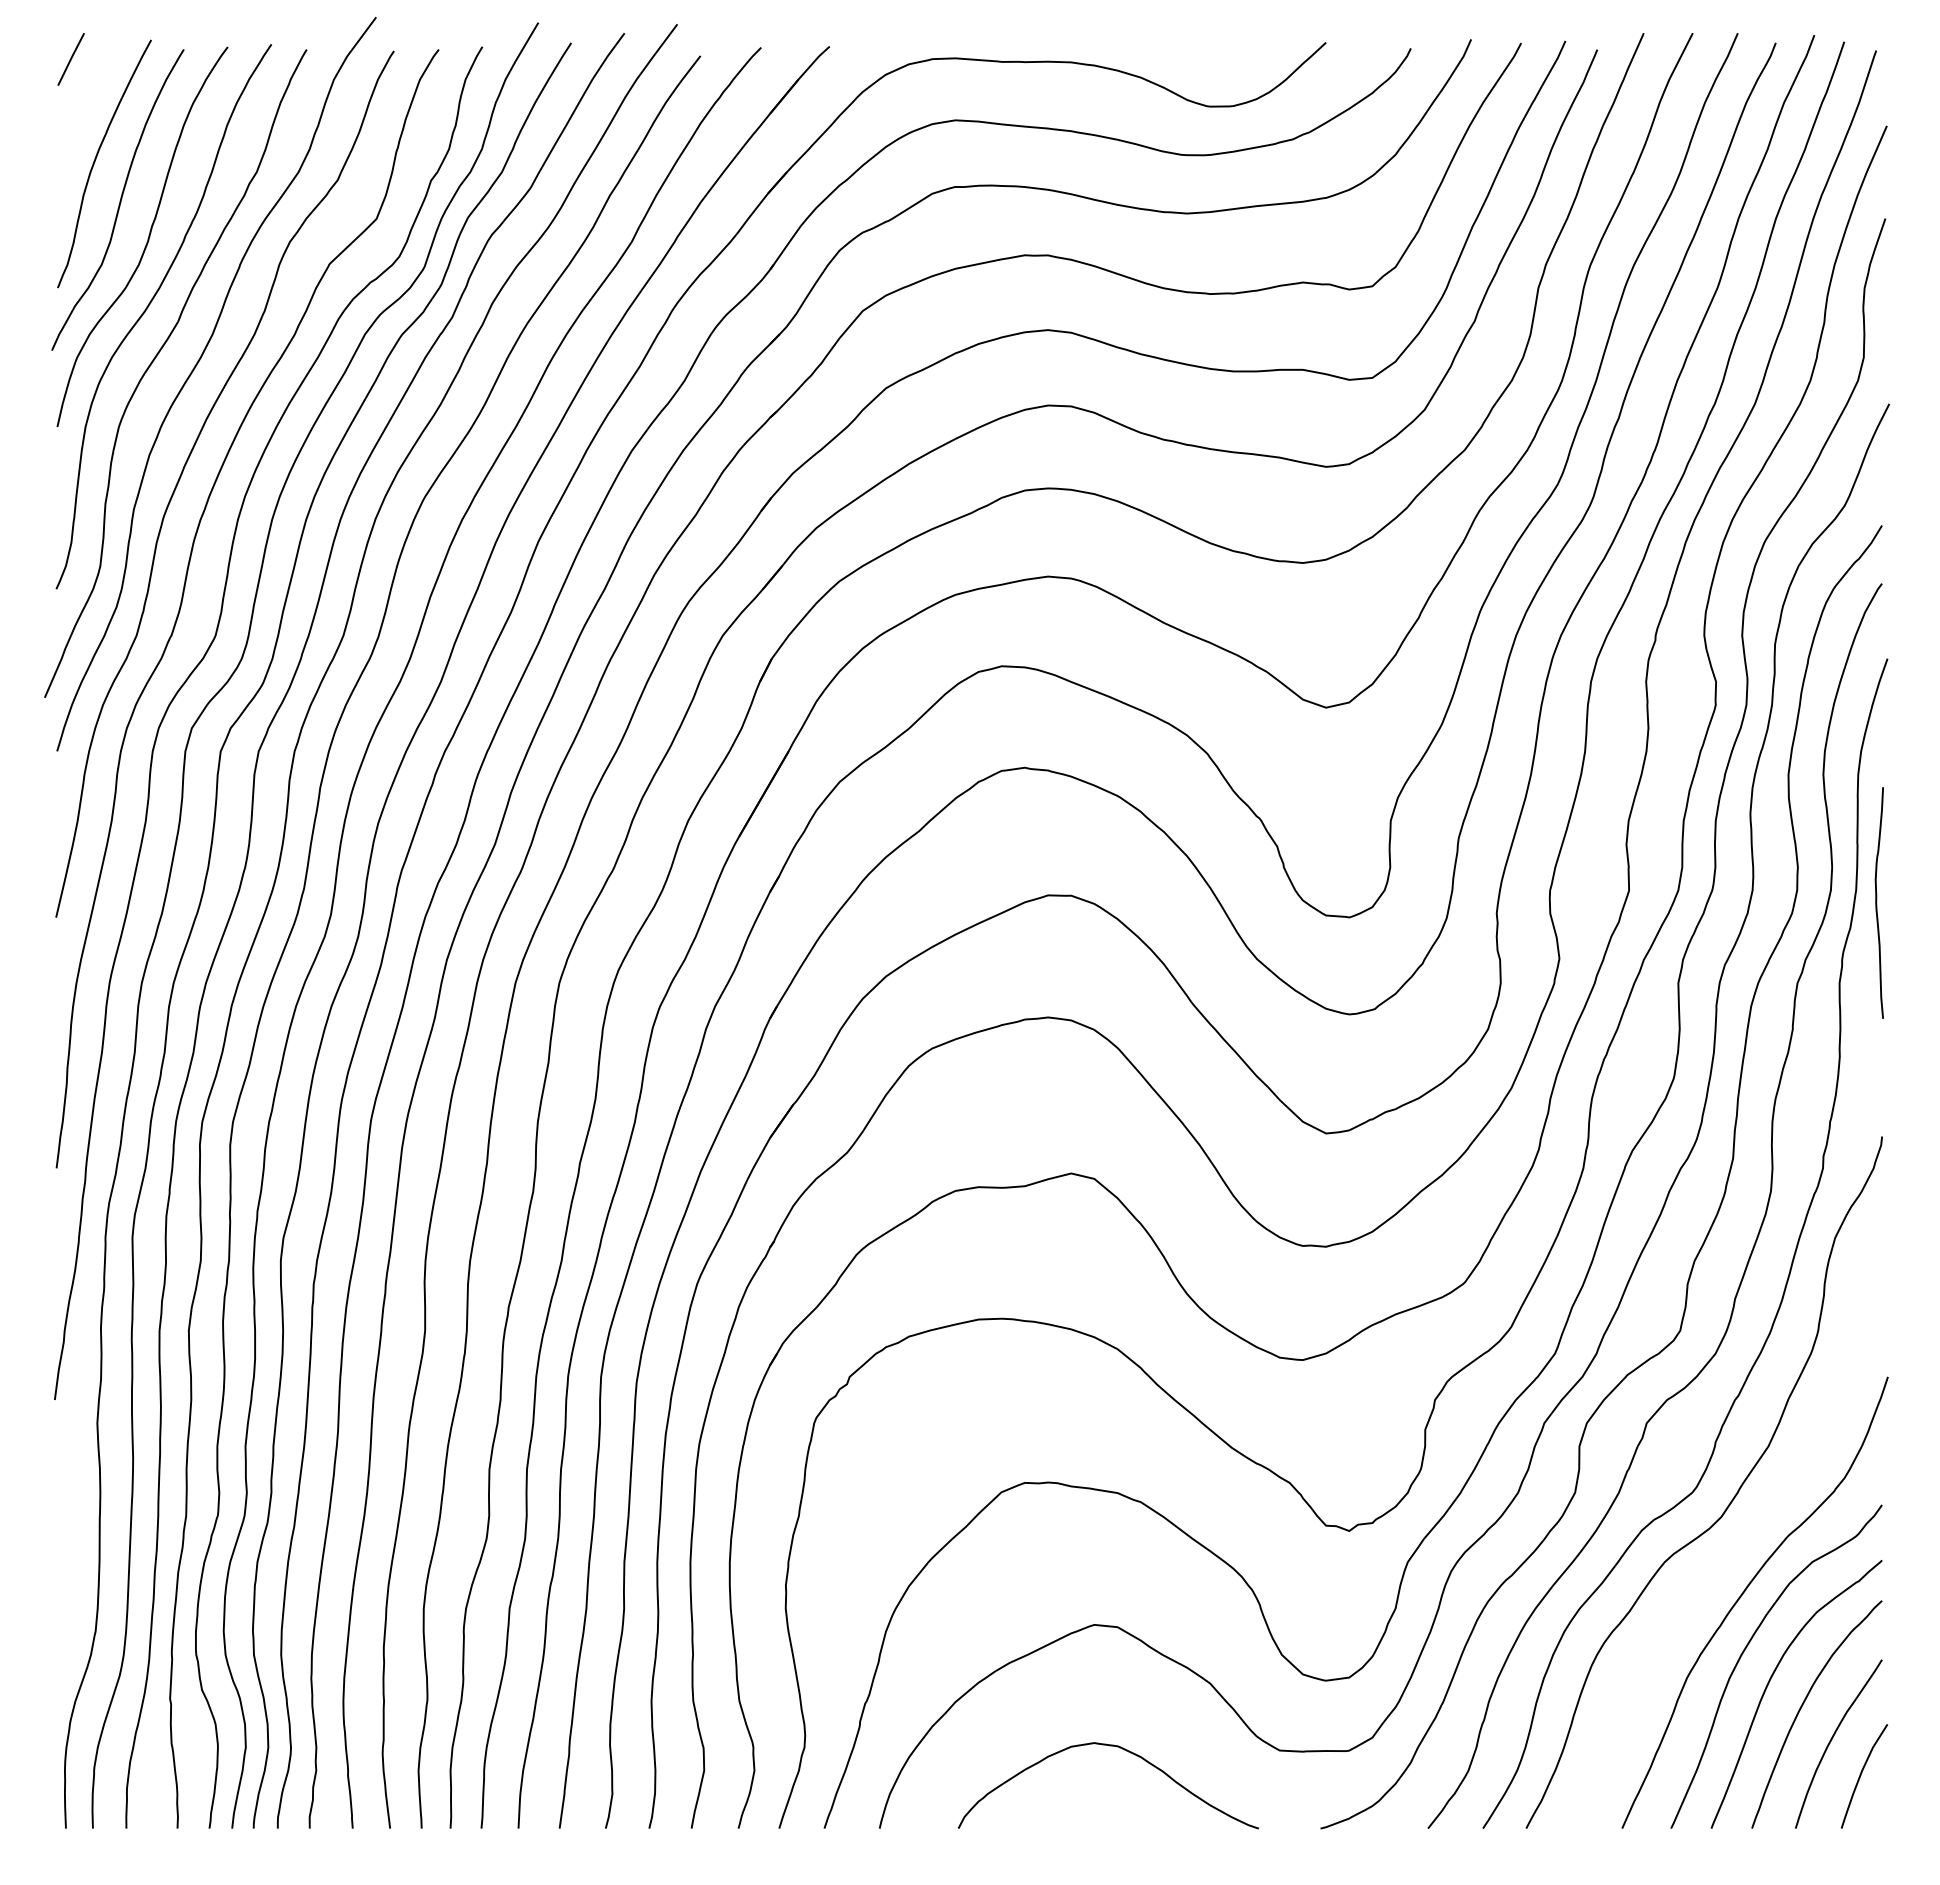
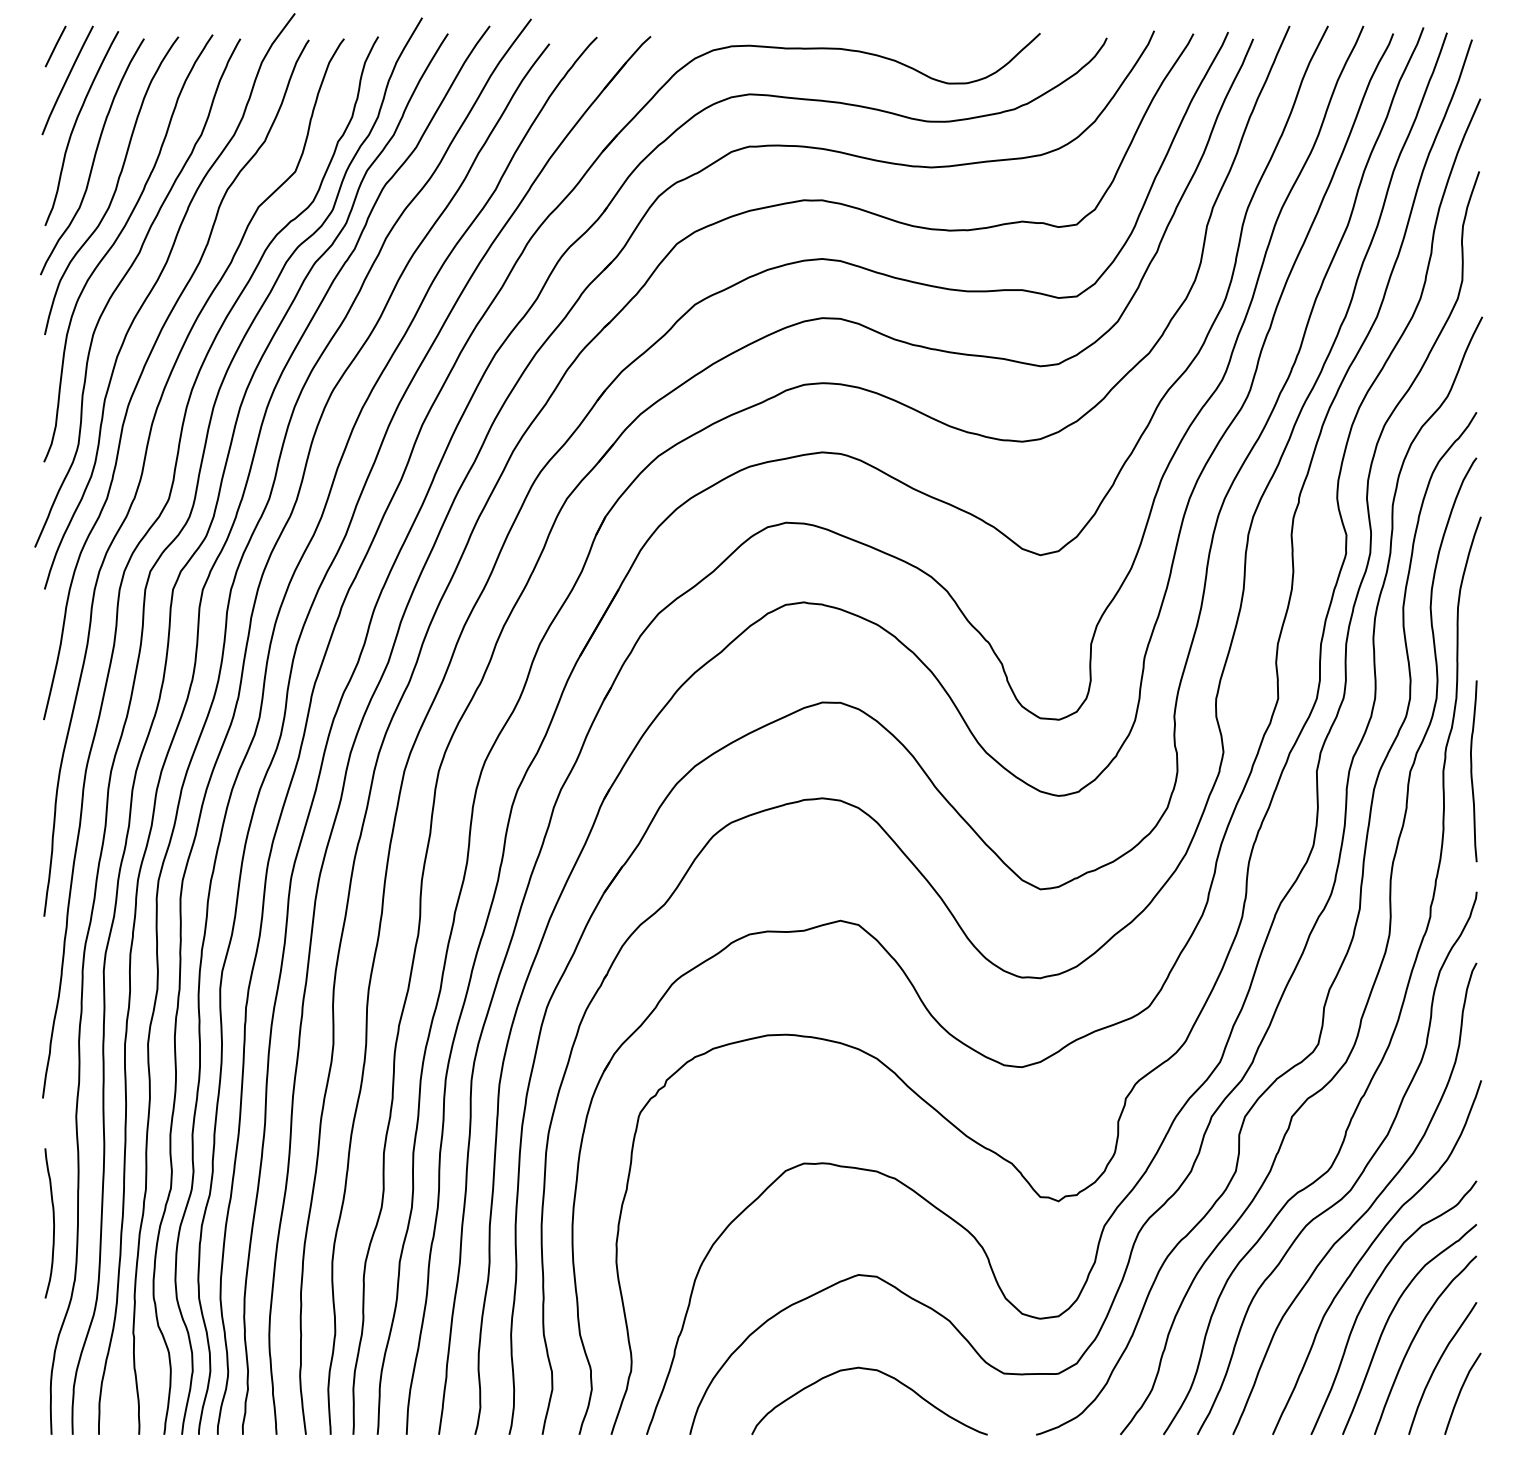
curve: (86, 101) -> (67, 79), added
curve: (1877, 902) -> (1472, 770), moved
curve: (1742, 1541) -> (1367, 1209), added
curve: (68, 1558) -> (53, 1222), added

